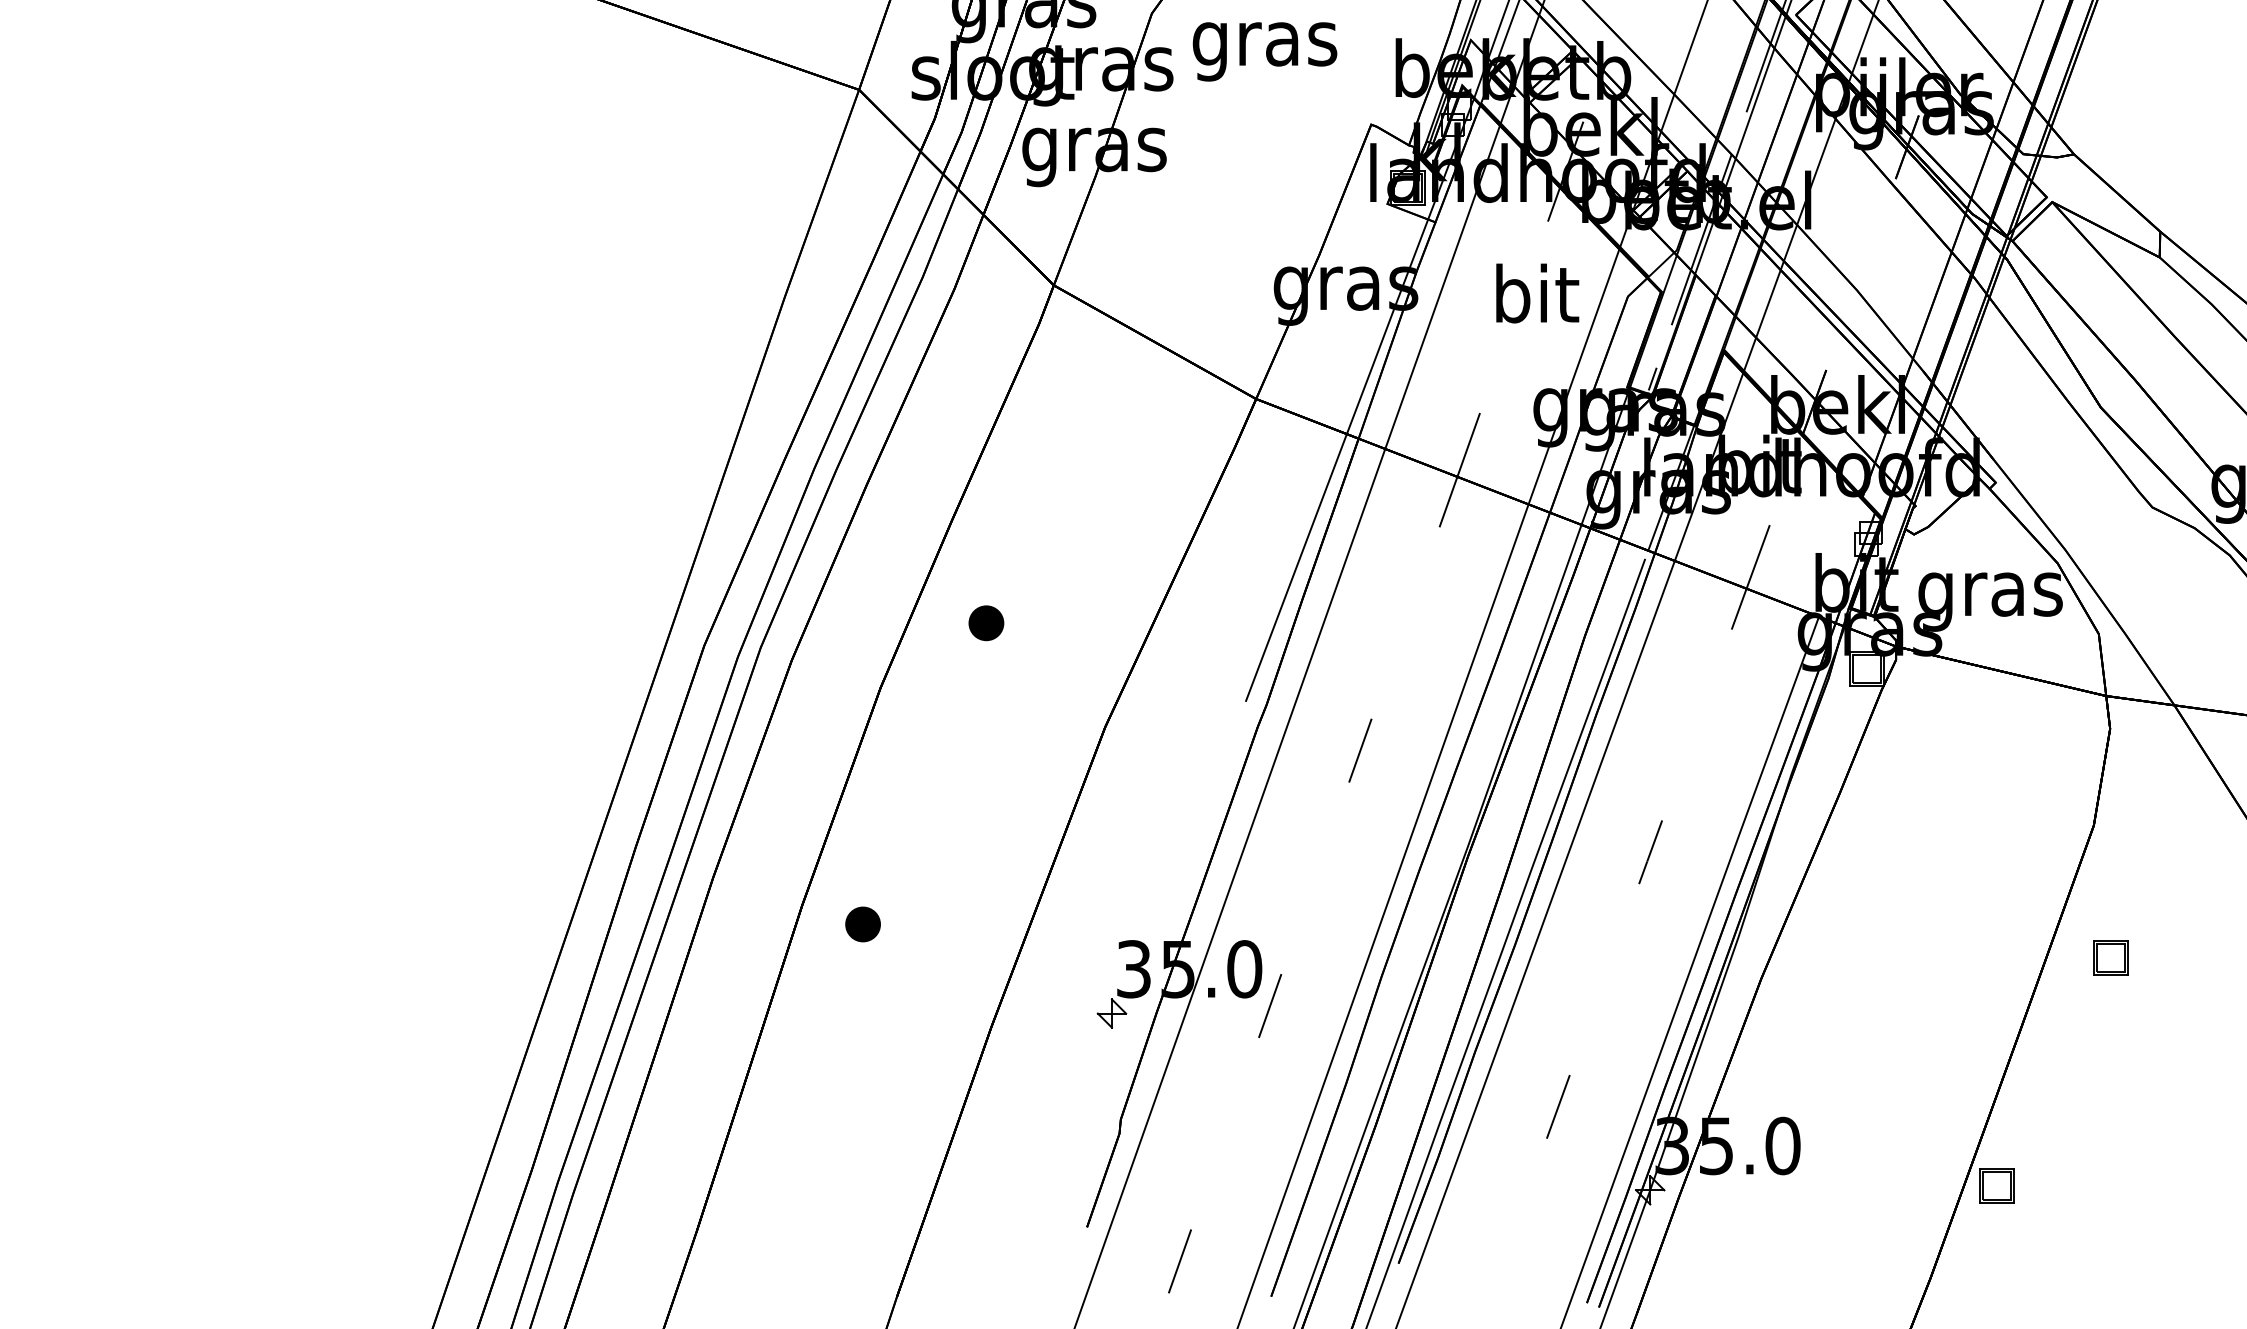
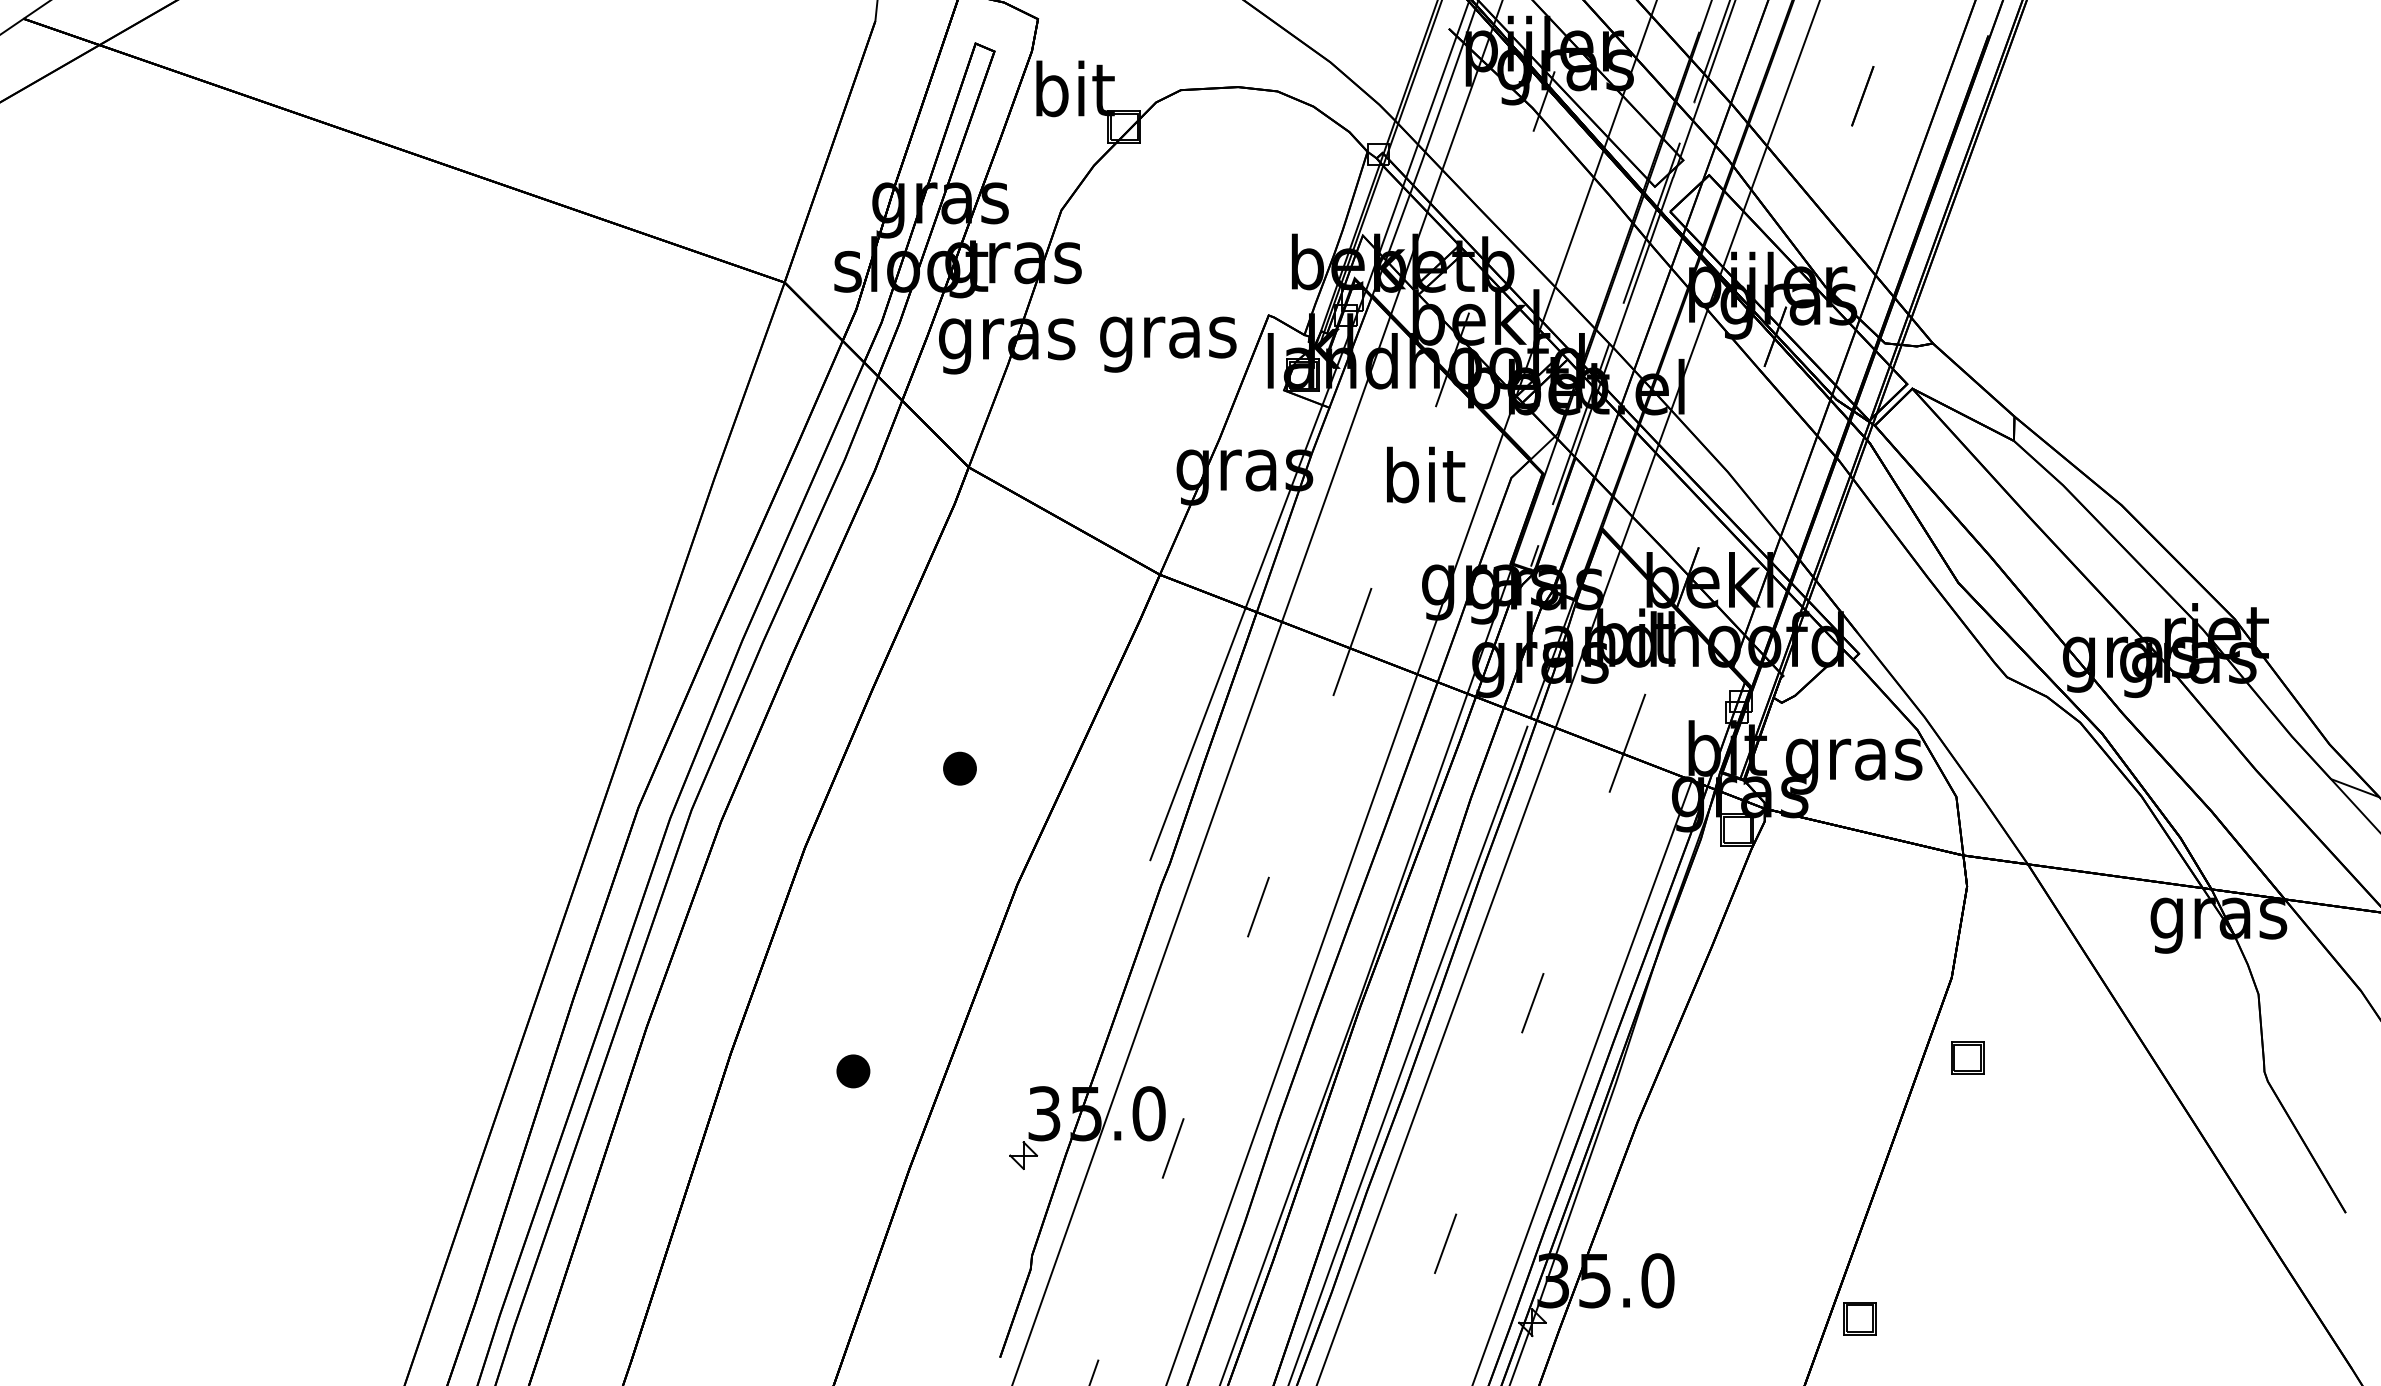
text: (1265, 51) -> (1168, 344), moved
part: (985, 623) -> (959, 768), moved
part: (863, 924) -> (853, 1071), moved
part: (2110, 957) -> (1967, 1057), moved

